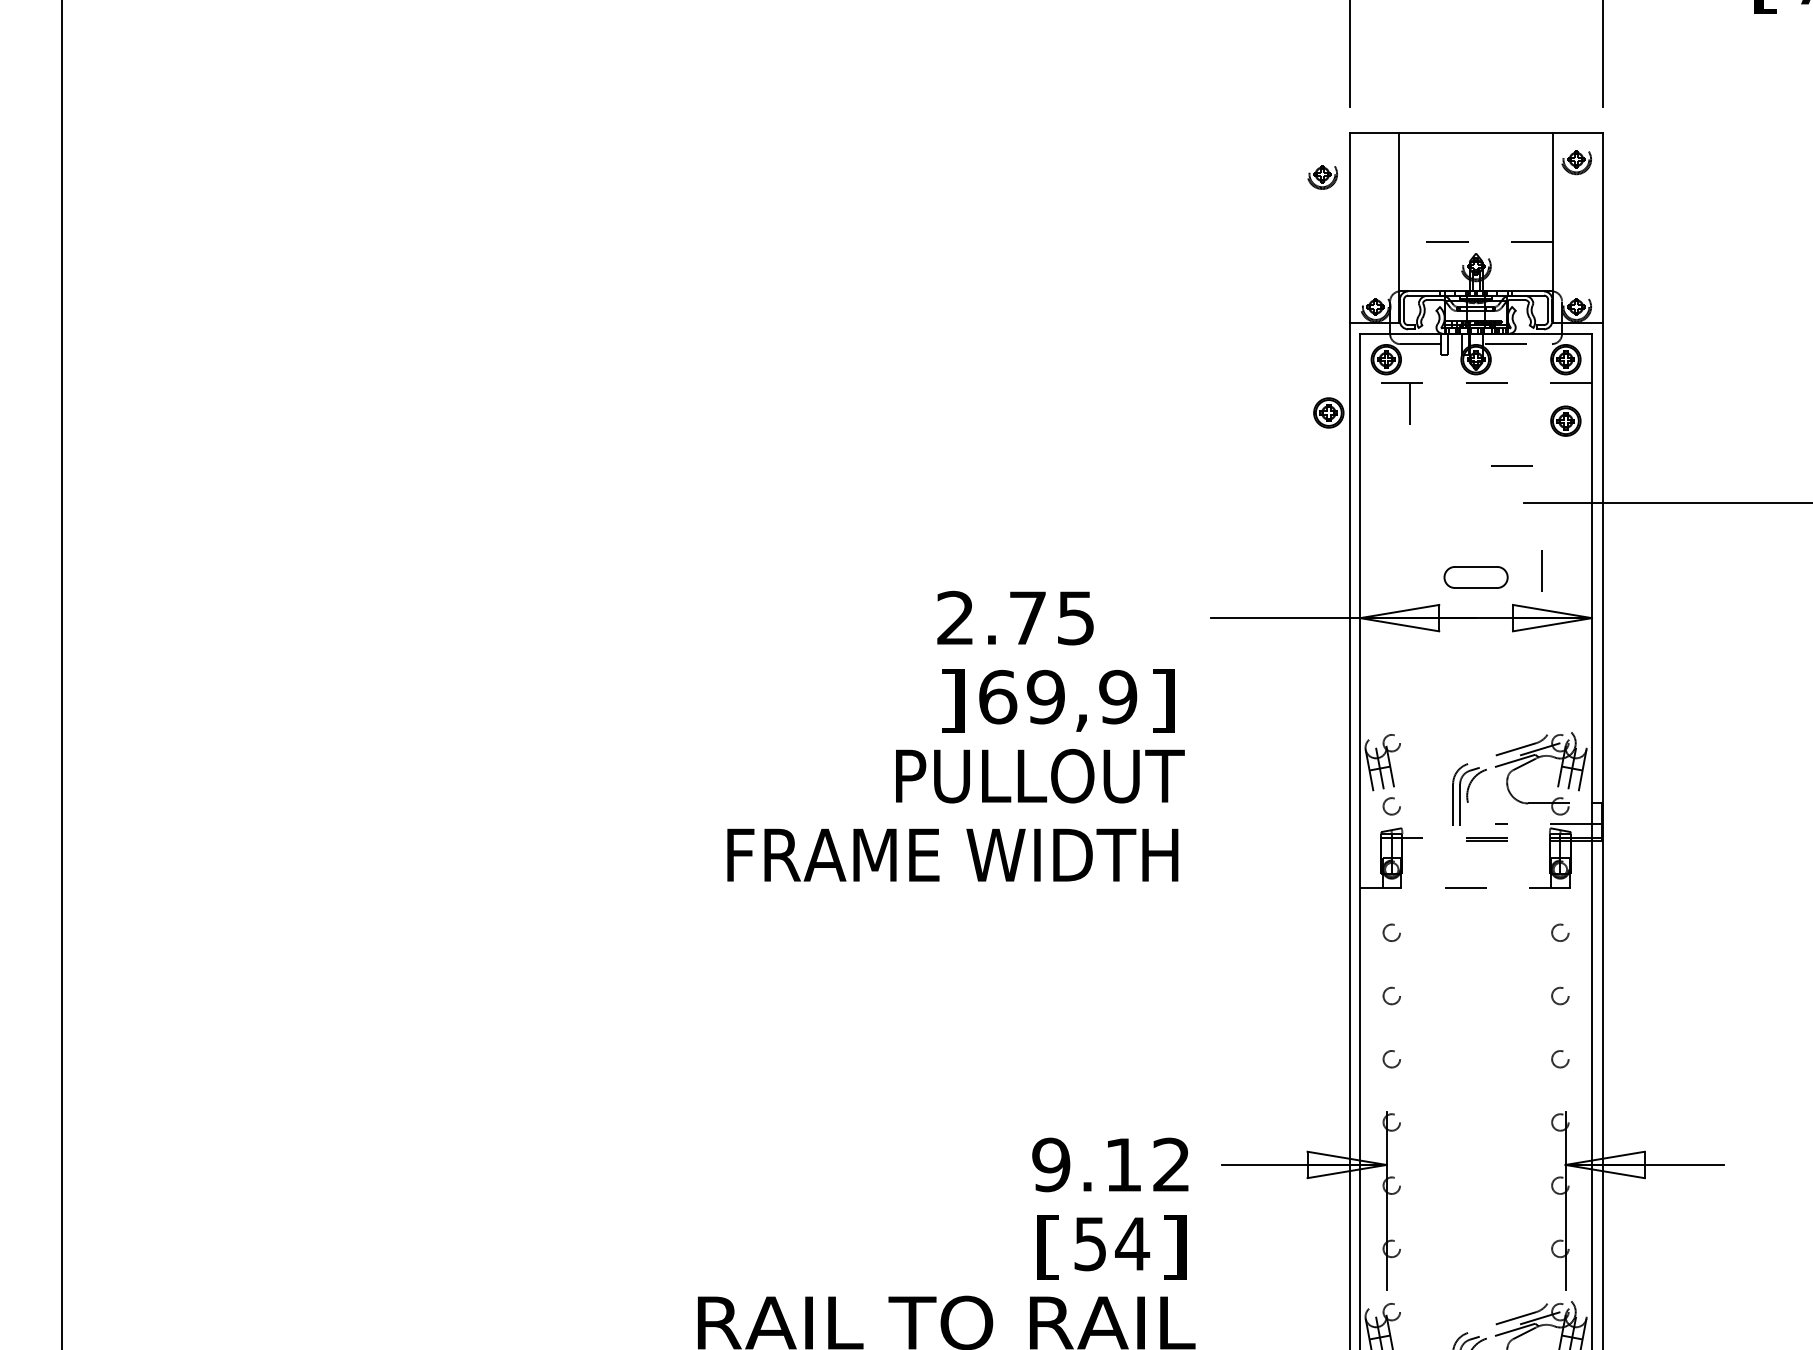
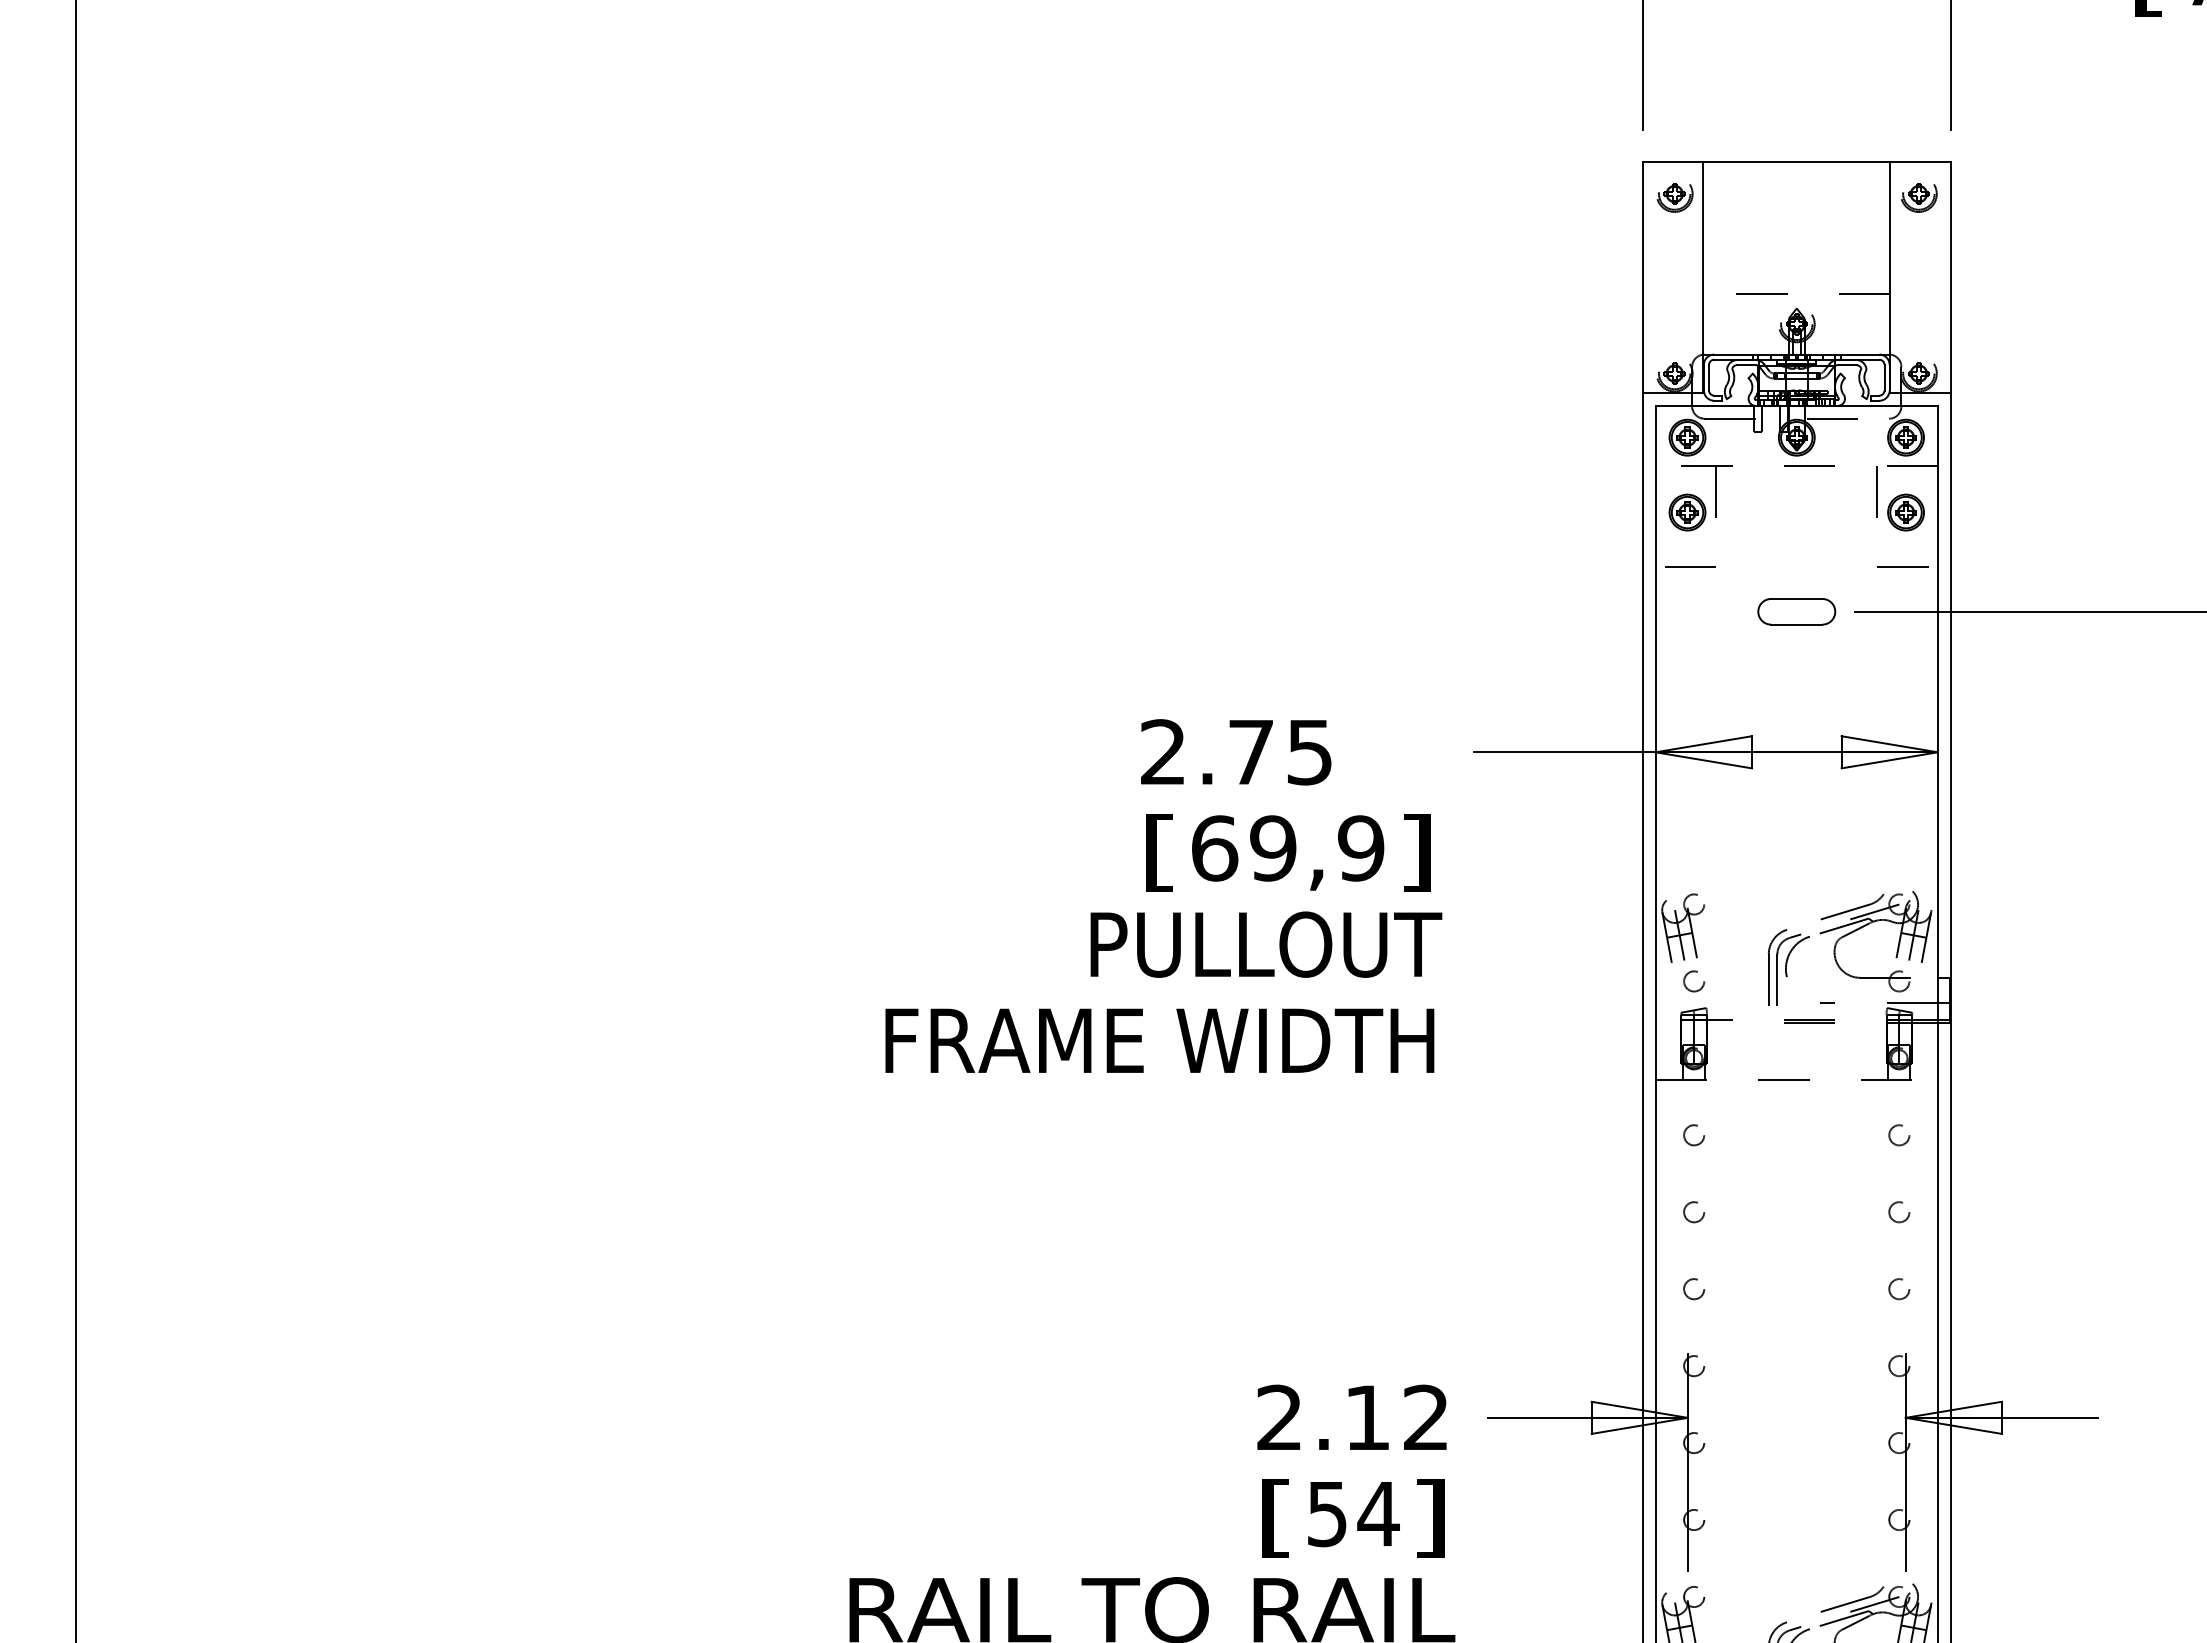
part: (1322, 177) -> (1674, 197), moved
part: (1328, 412) -> (1687, 512), moved
line: (1511, 465) -> (1902, 566), moved
line: (1384, 466) -> (1685, 567), added
line: (1541, 570) -> (1876, 491), moved
part: (1475, 577) -> (1796, 611), moved
text: (952, 700) -> (1159, 852), ] -> [
text: (1051, 1164) -> (1279, 1417), 9.12 -> 2.12

